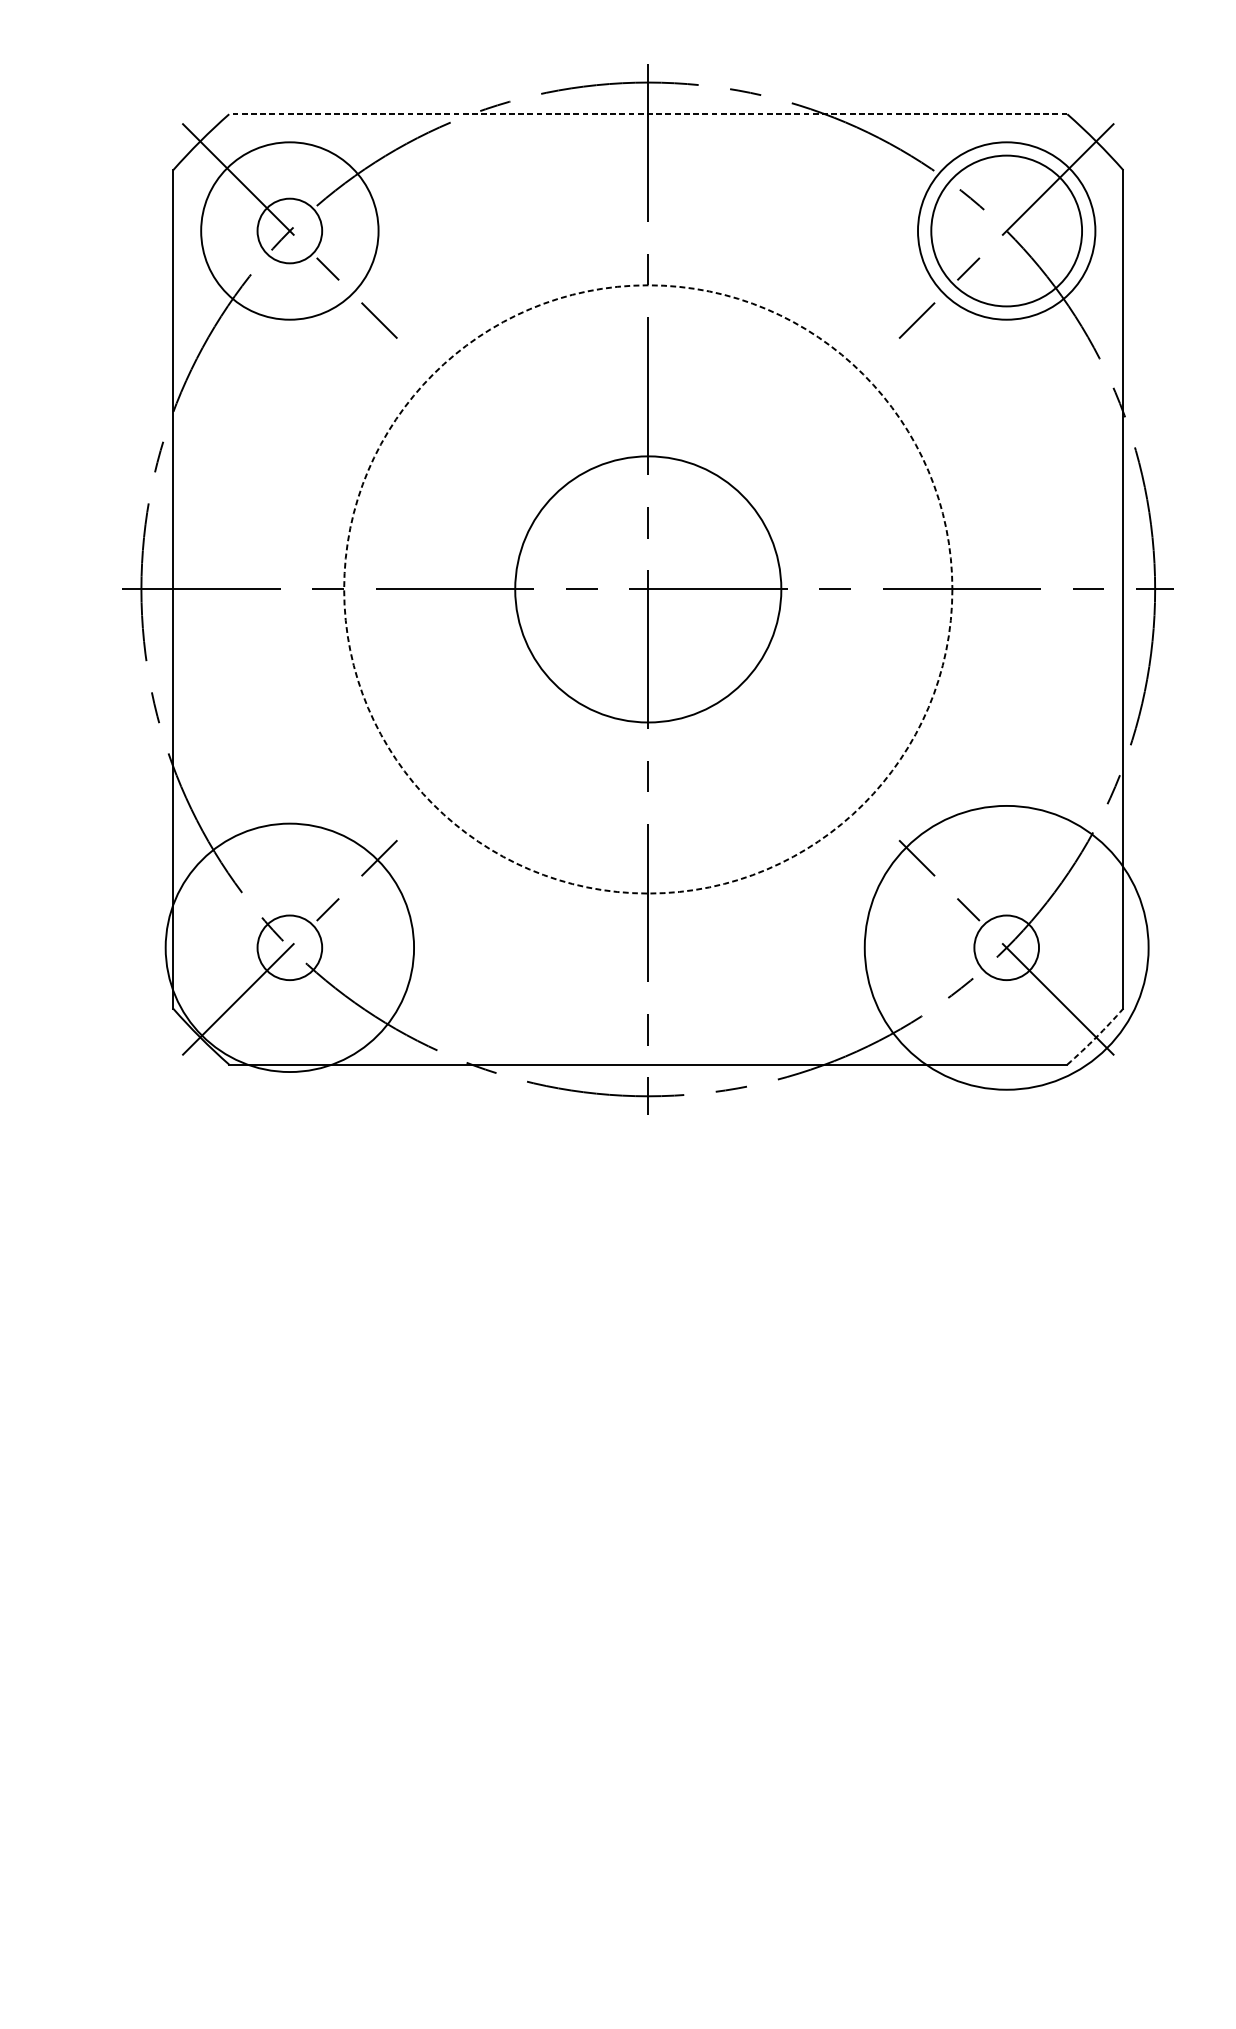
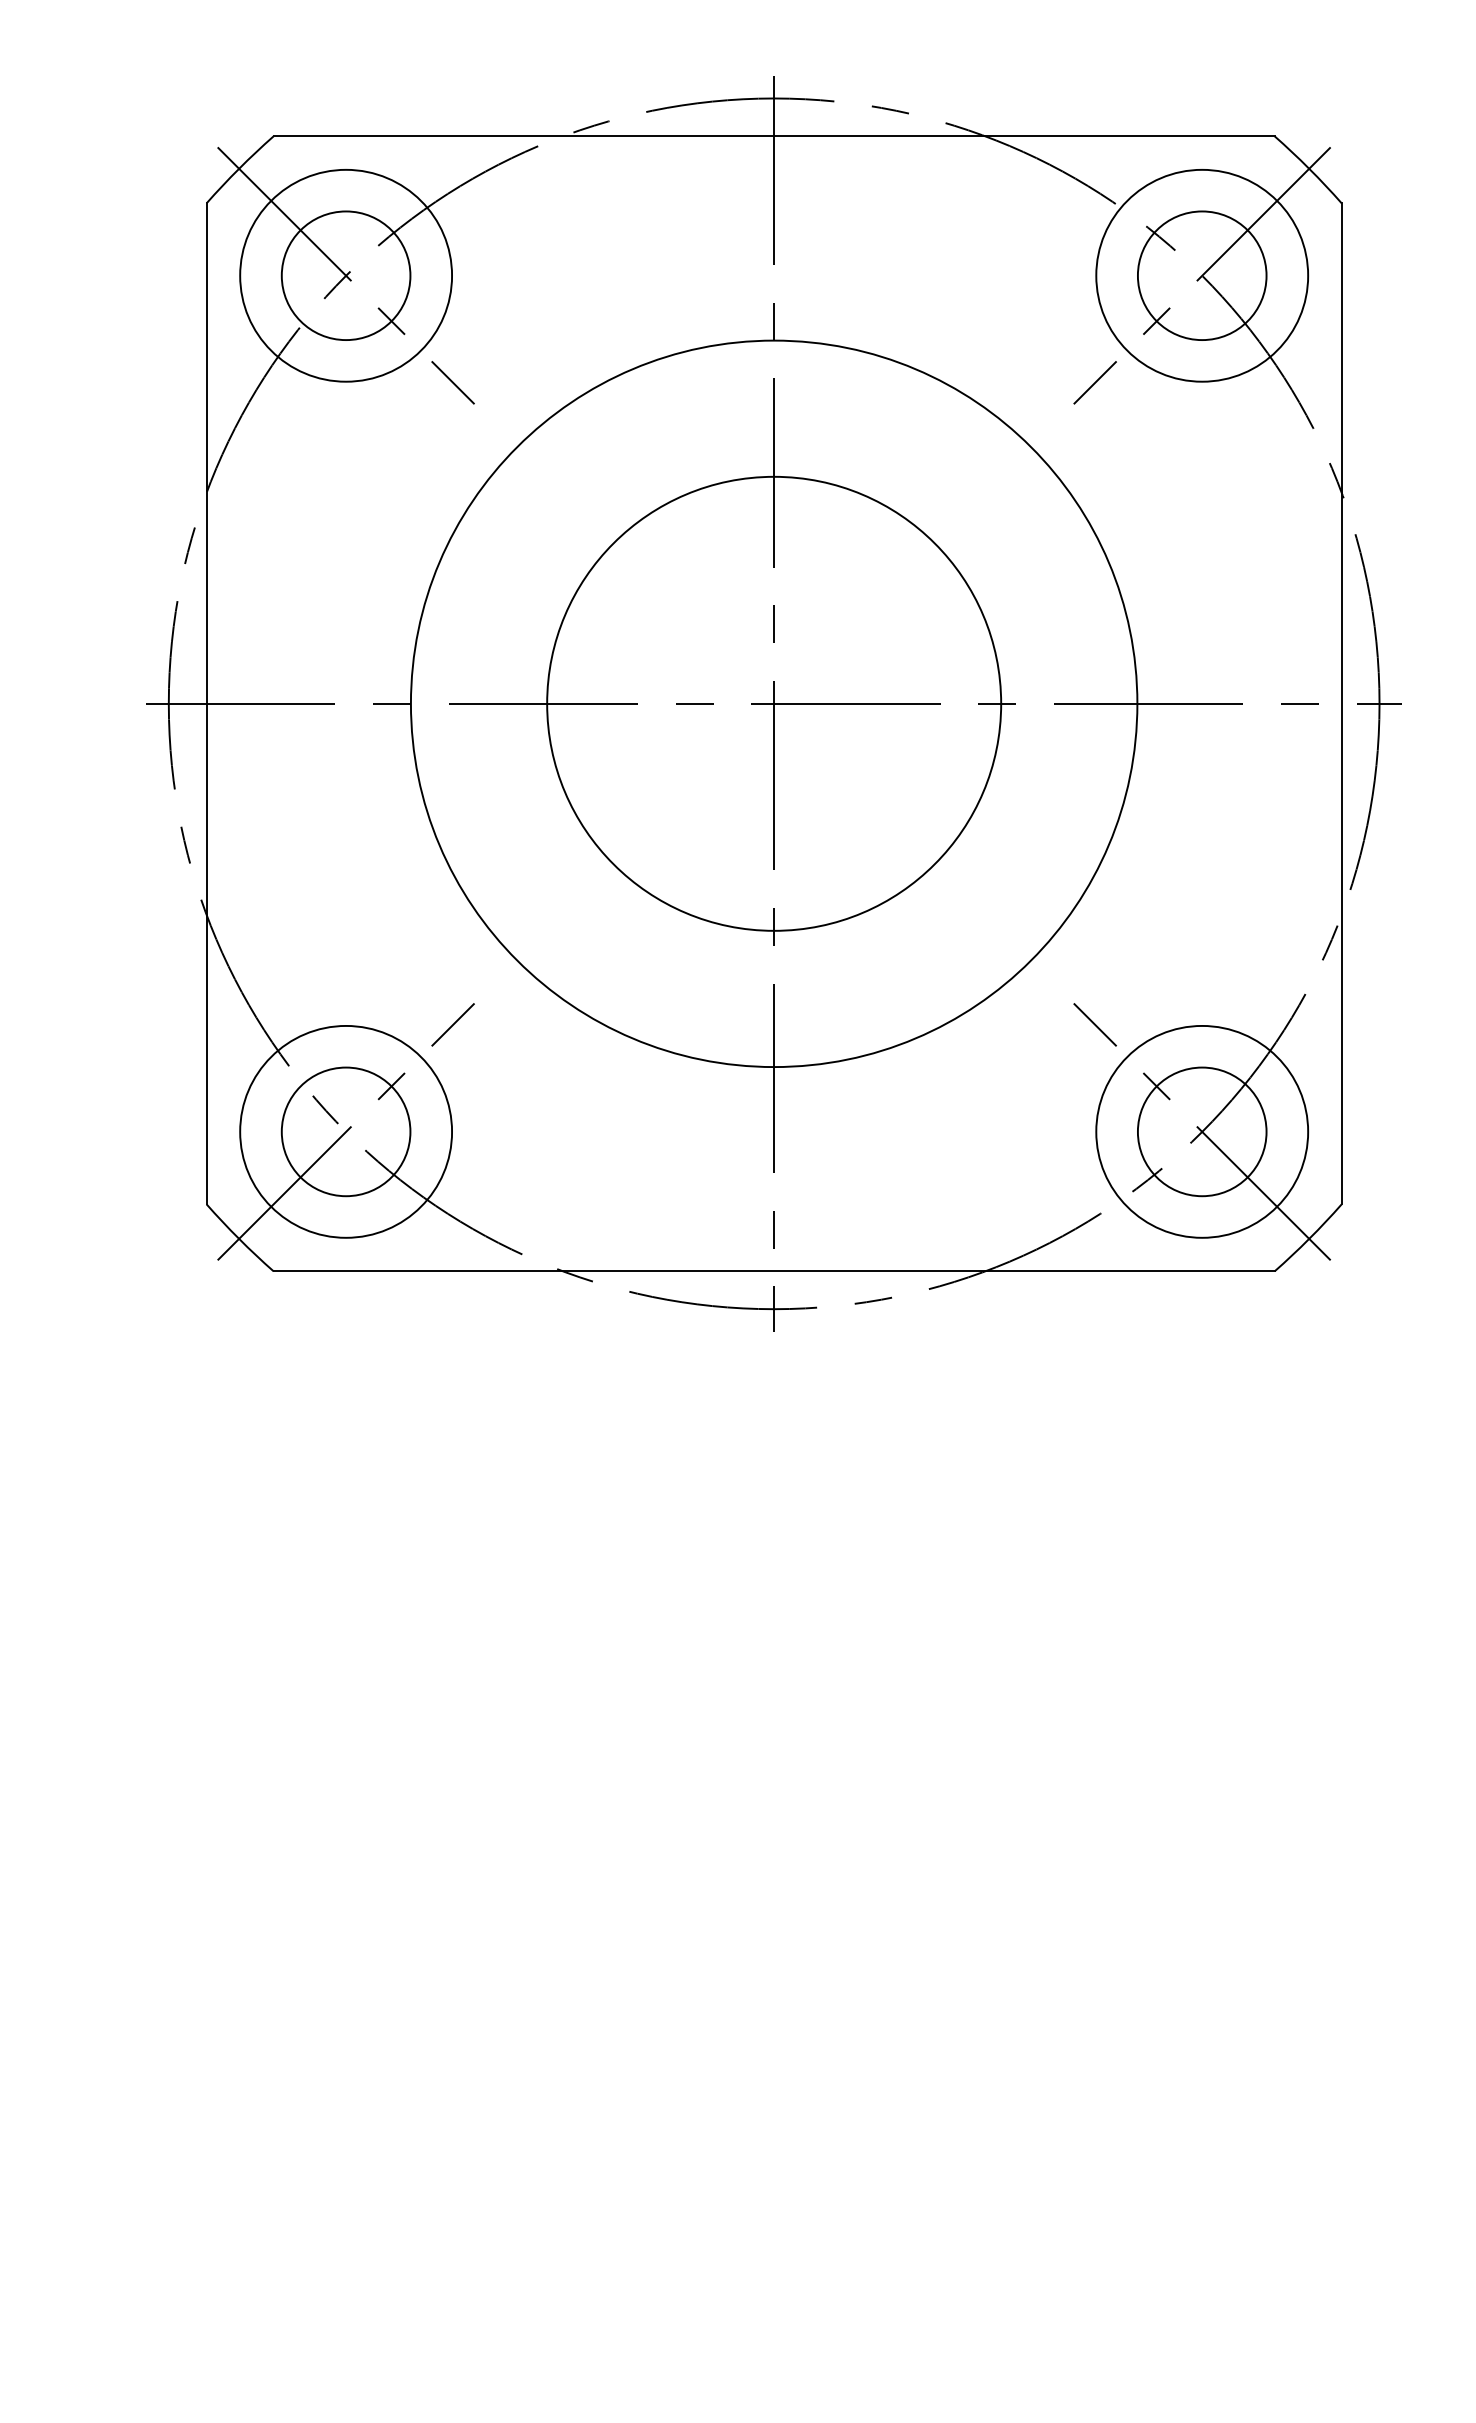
line: (648, 114) -> (774, 136), dashed -> solid
circle: (289, 230) -> (345, 275), size x1.67
circle: (1006, 230) -> (1201, 275), size x0.71
circle: (647, 589) -> (773, 703), dashed -> solid
circle: (648, 589) -> (774, 703), size x1.43
circle: (289, 947) -> (345, 1131), size x1.67
circle: (290, 947) -> (346, 1131), size x0.71
circle: (1006, 947) -> (1201, 1131), size x1.67
circle: (1006, 947) -> (1202, 1131), size x0.62
arc: (1096, 1037) -> (1309, 1238), dashed -> solid

